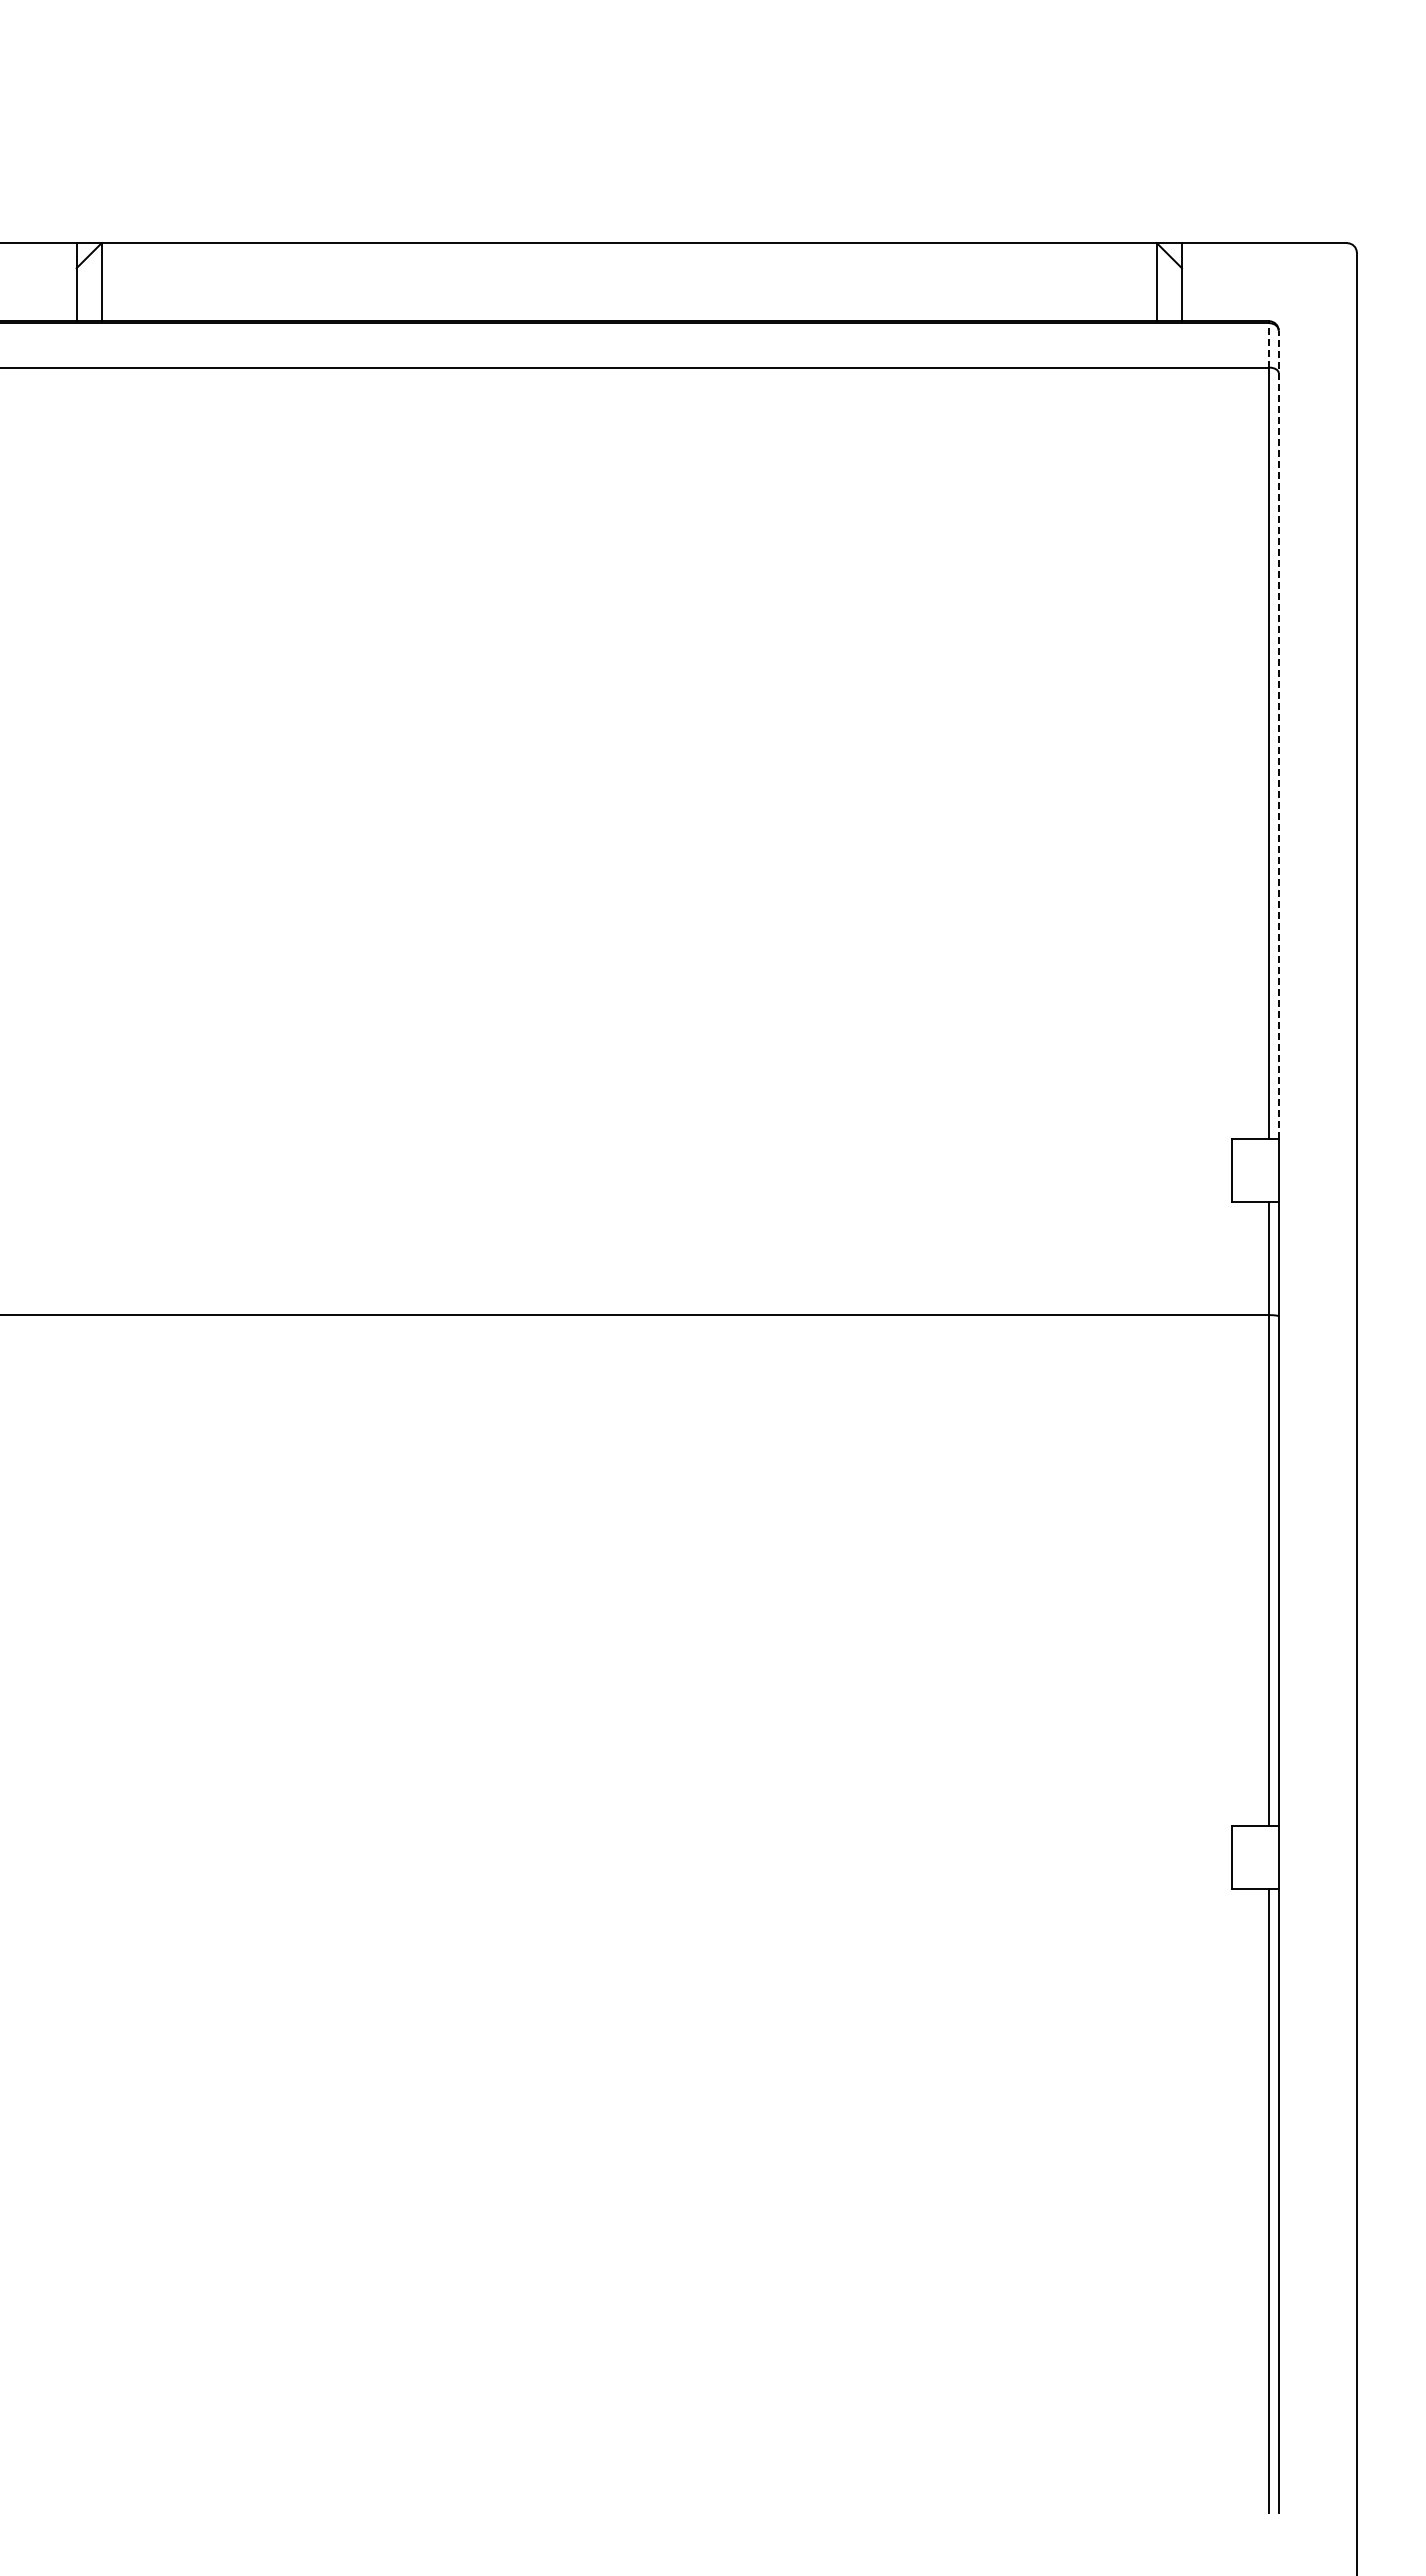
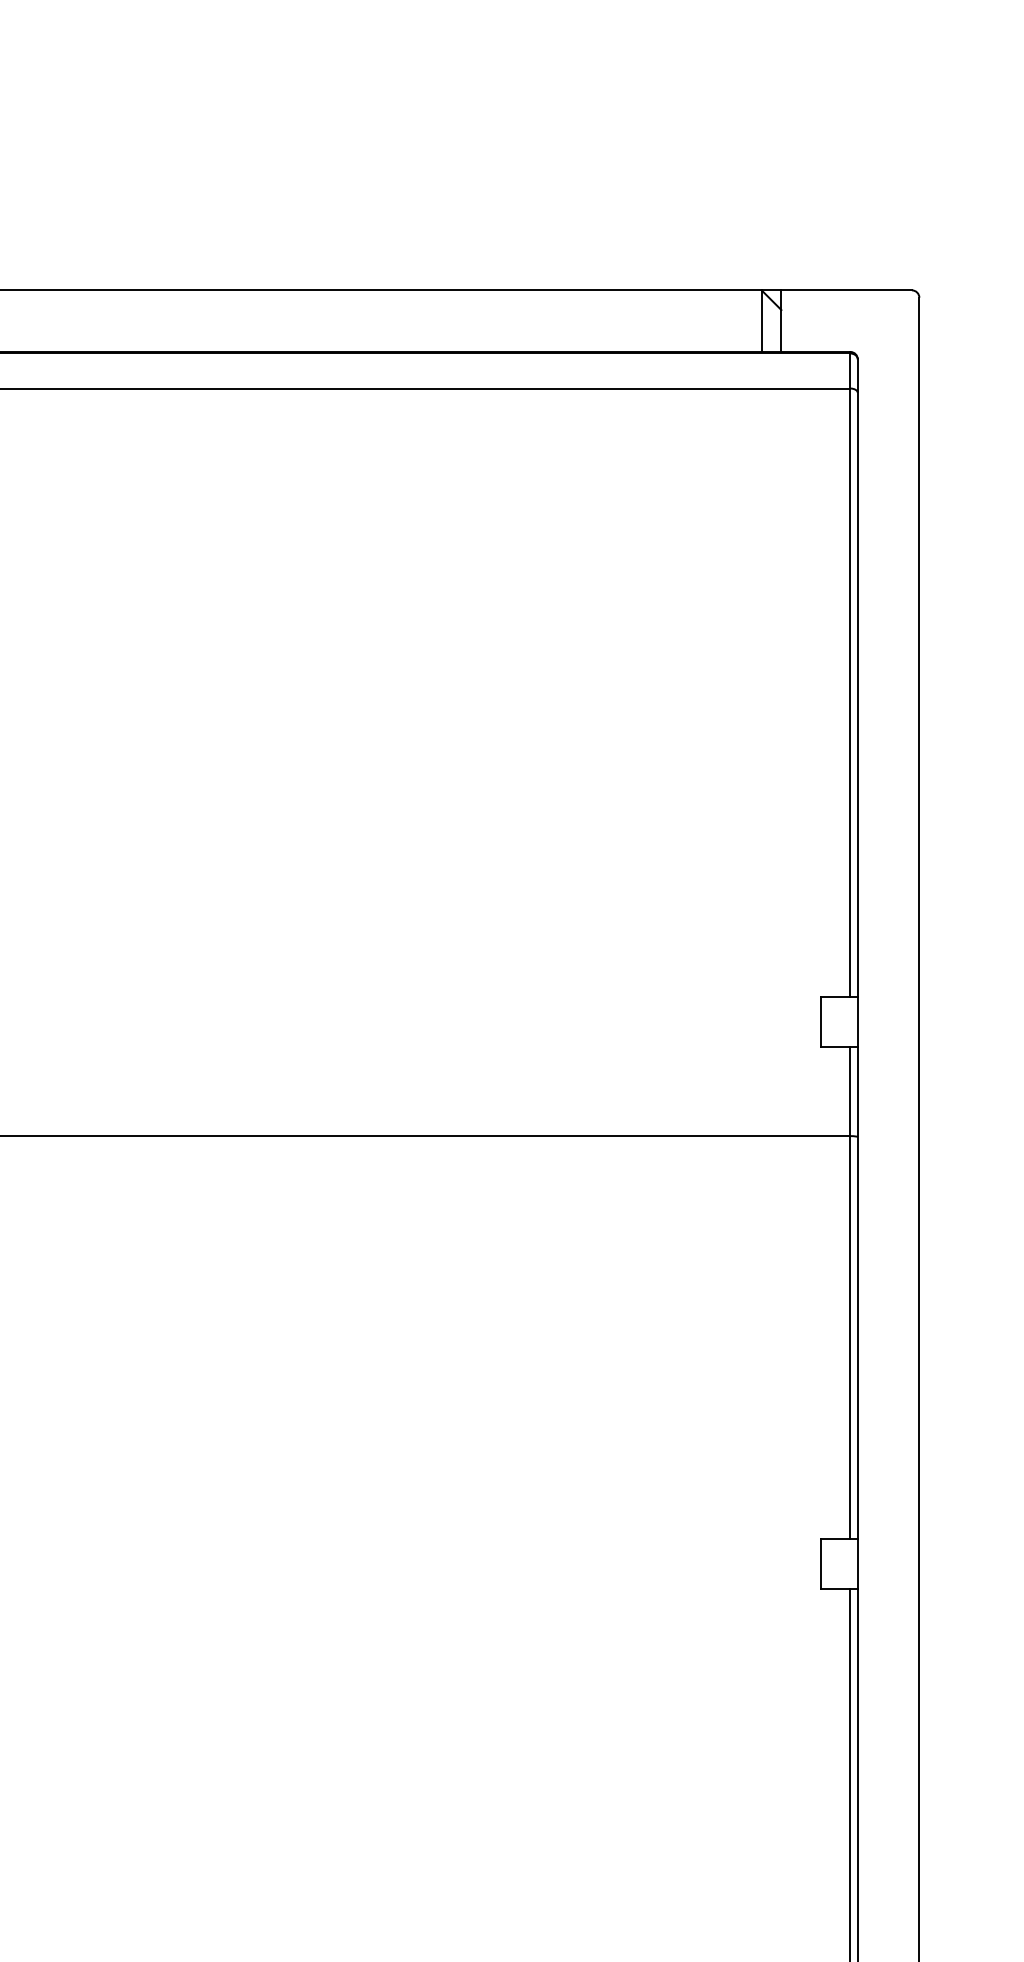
line: (1269, 345) -> (850, 371), dashed -> solid
line: (1278, 734) -> (857, 677), dashed -> solid

